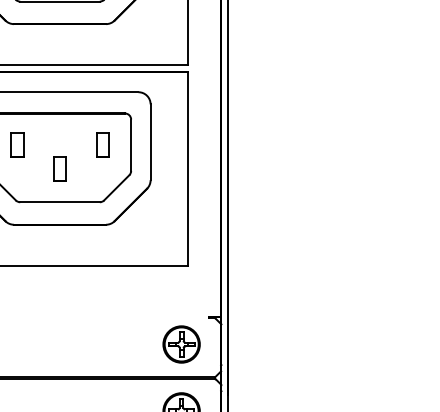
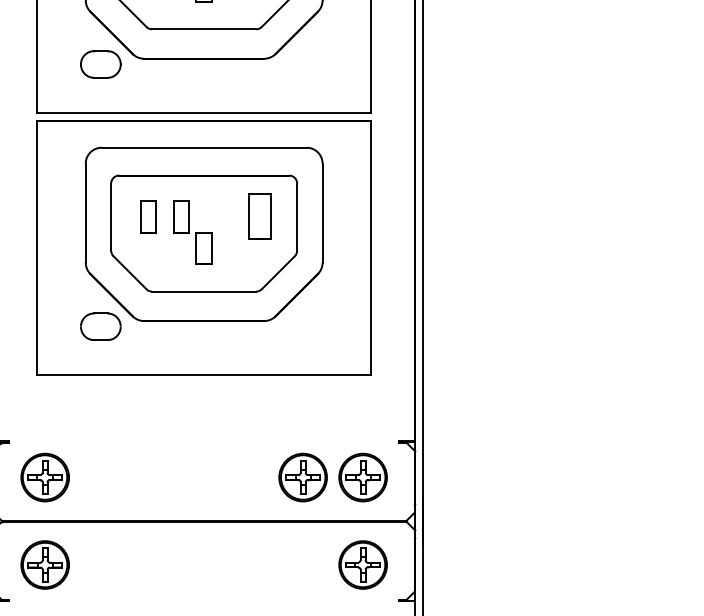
part: (42, 144) -> (181, 216), added
part: (102, 144) -> (259, 216), size x1.4
part: (135, 344) -> (302, 477), added

